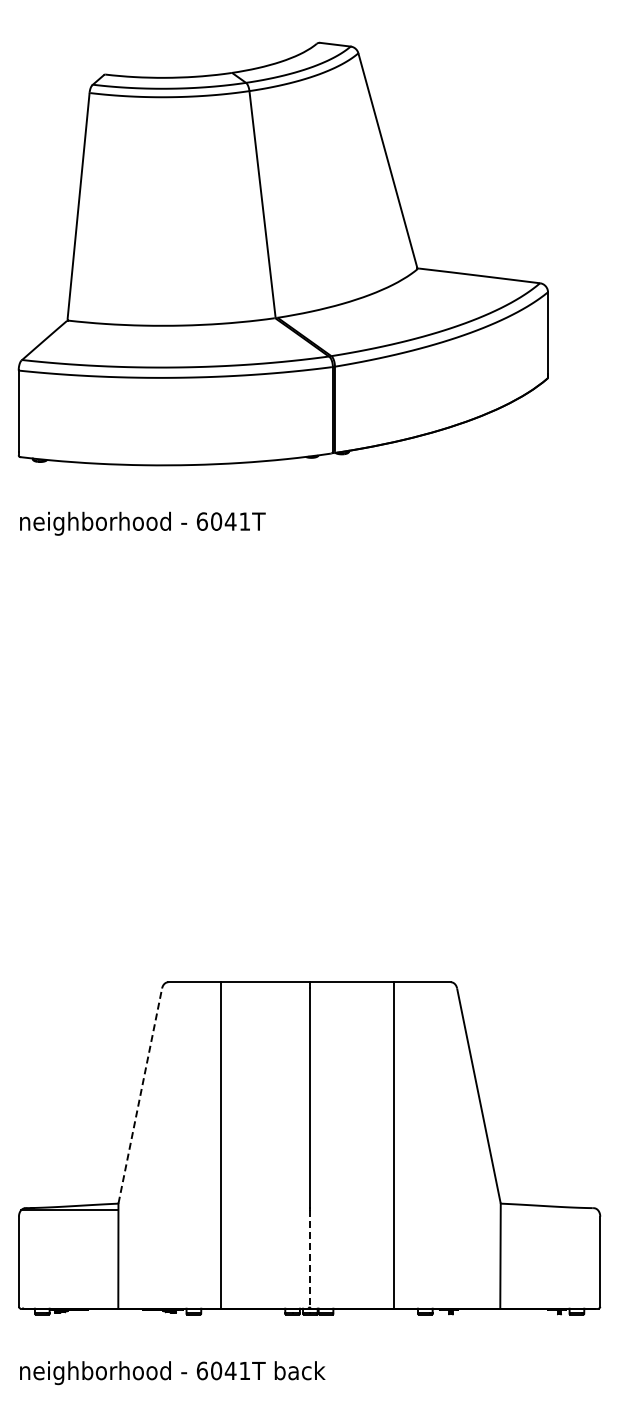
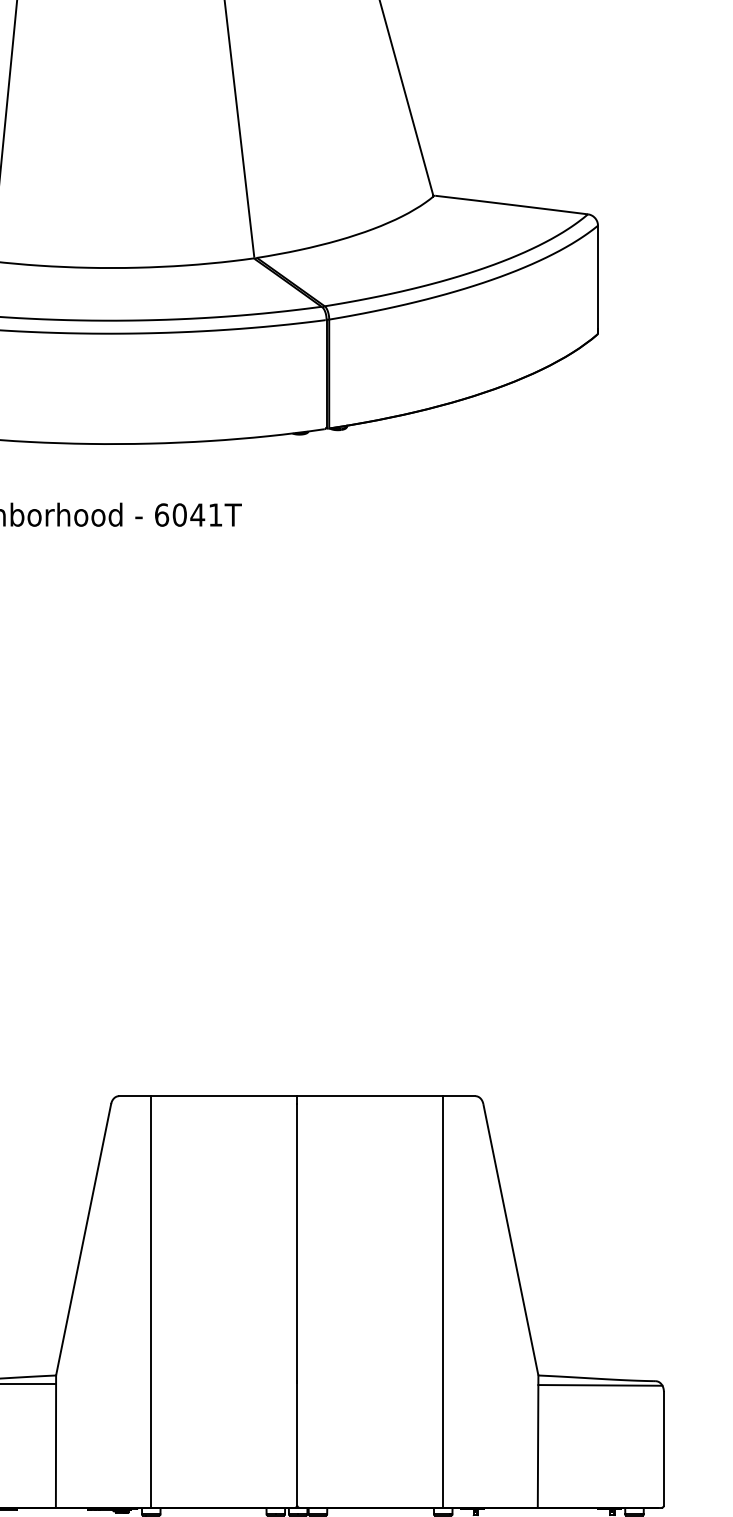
line: (140, 1096) -> (83, 1240), dashed -> solid
line: (220, 1145) -> (150, 1302), moved
line: (394, 1145) -> (443, 1302), moved
line: (549, 1211) -> (599, 1385), added
line: (309, 1258) -> (297, 1444), dashed -> solid

